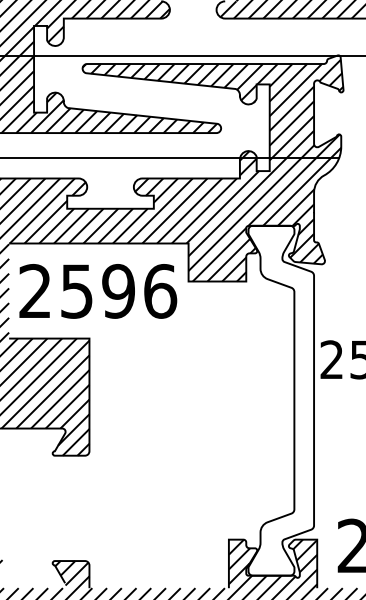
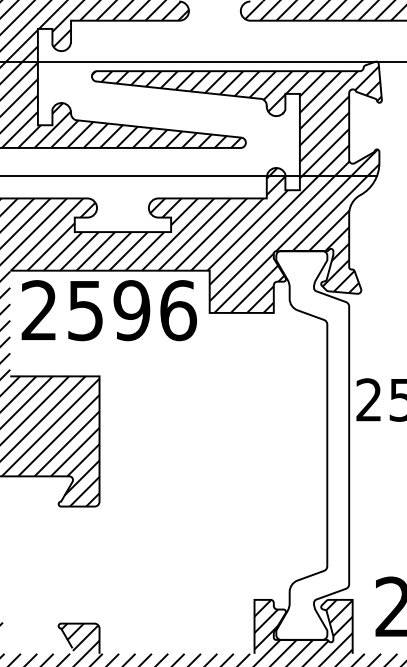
text: (98, 291) -> (109, 310), moved

